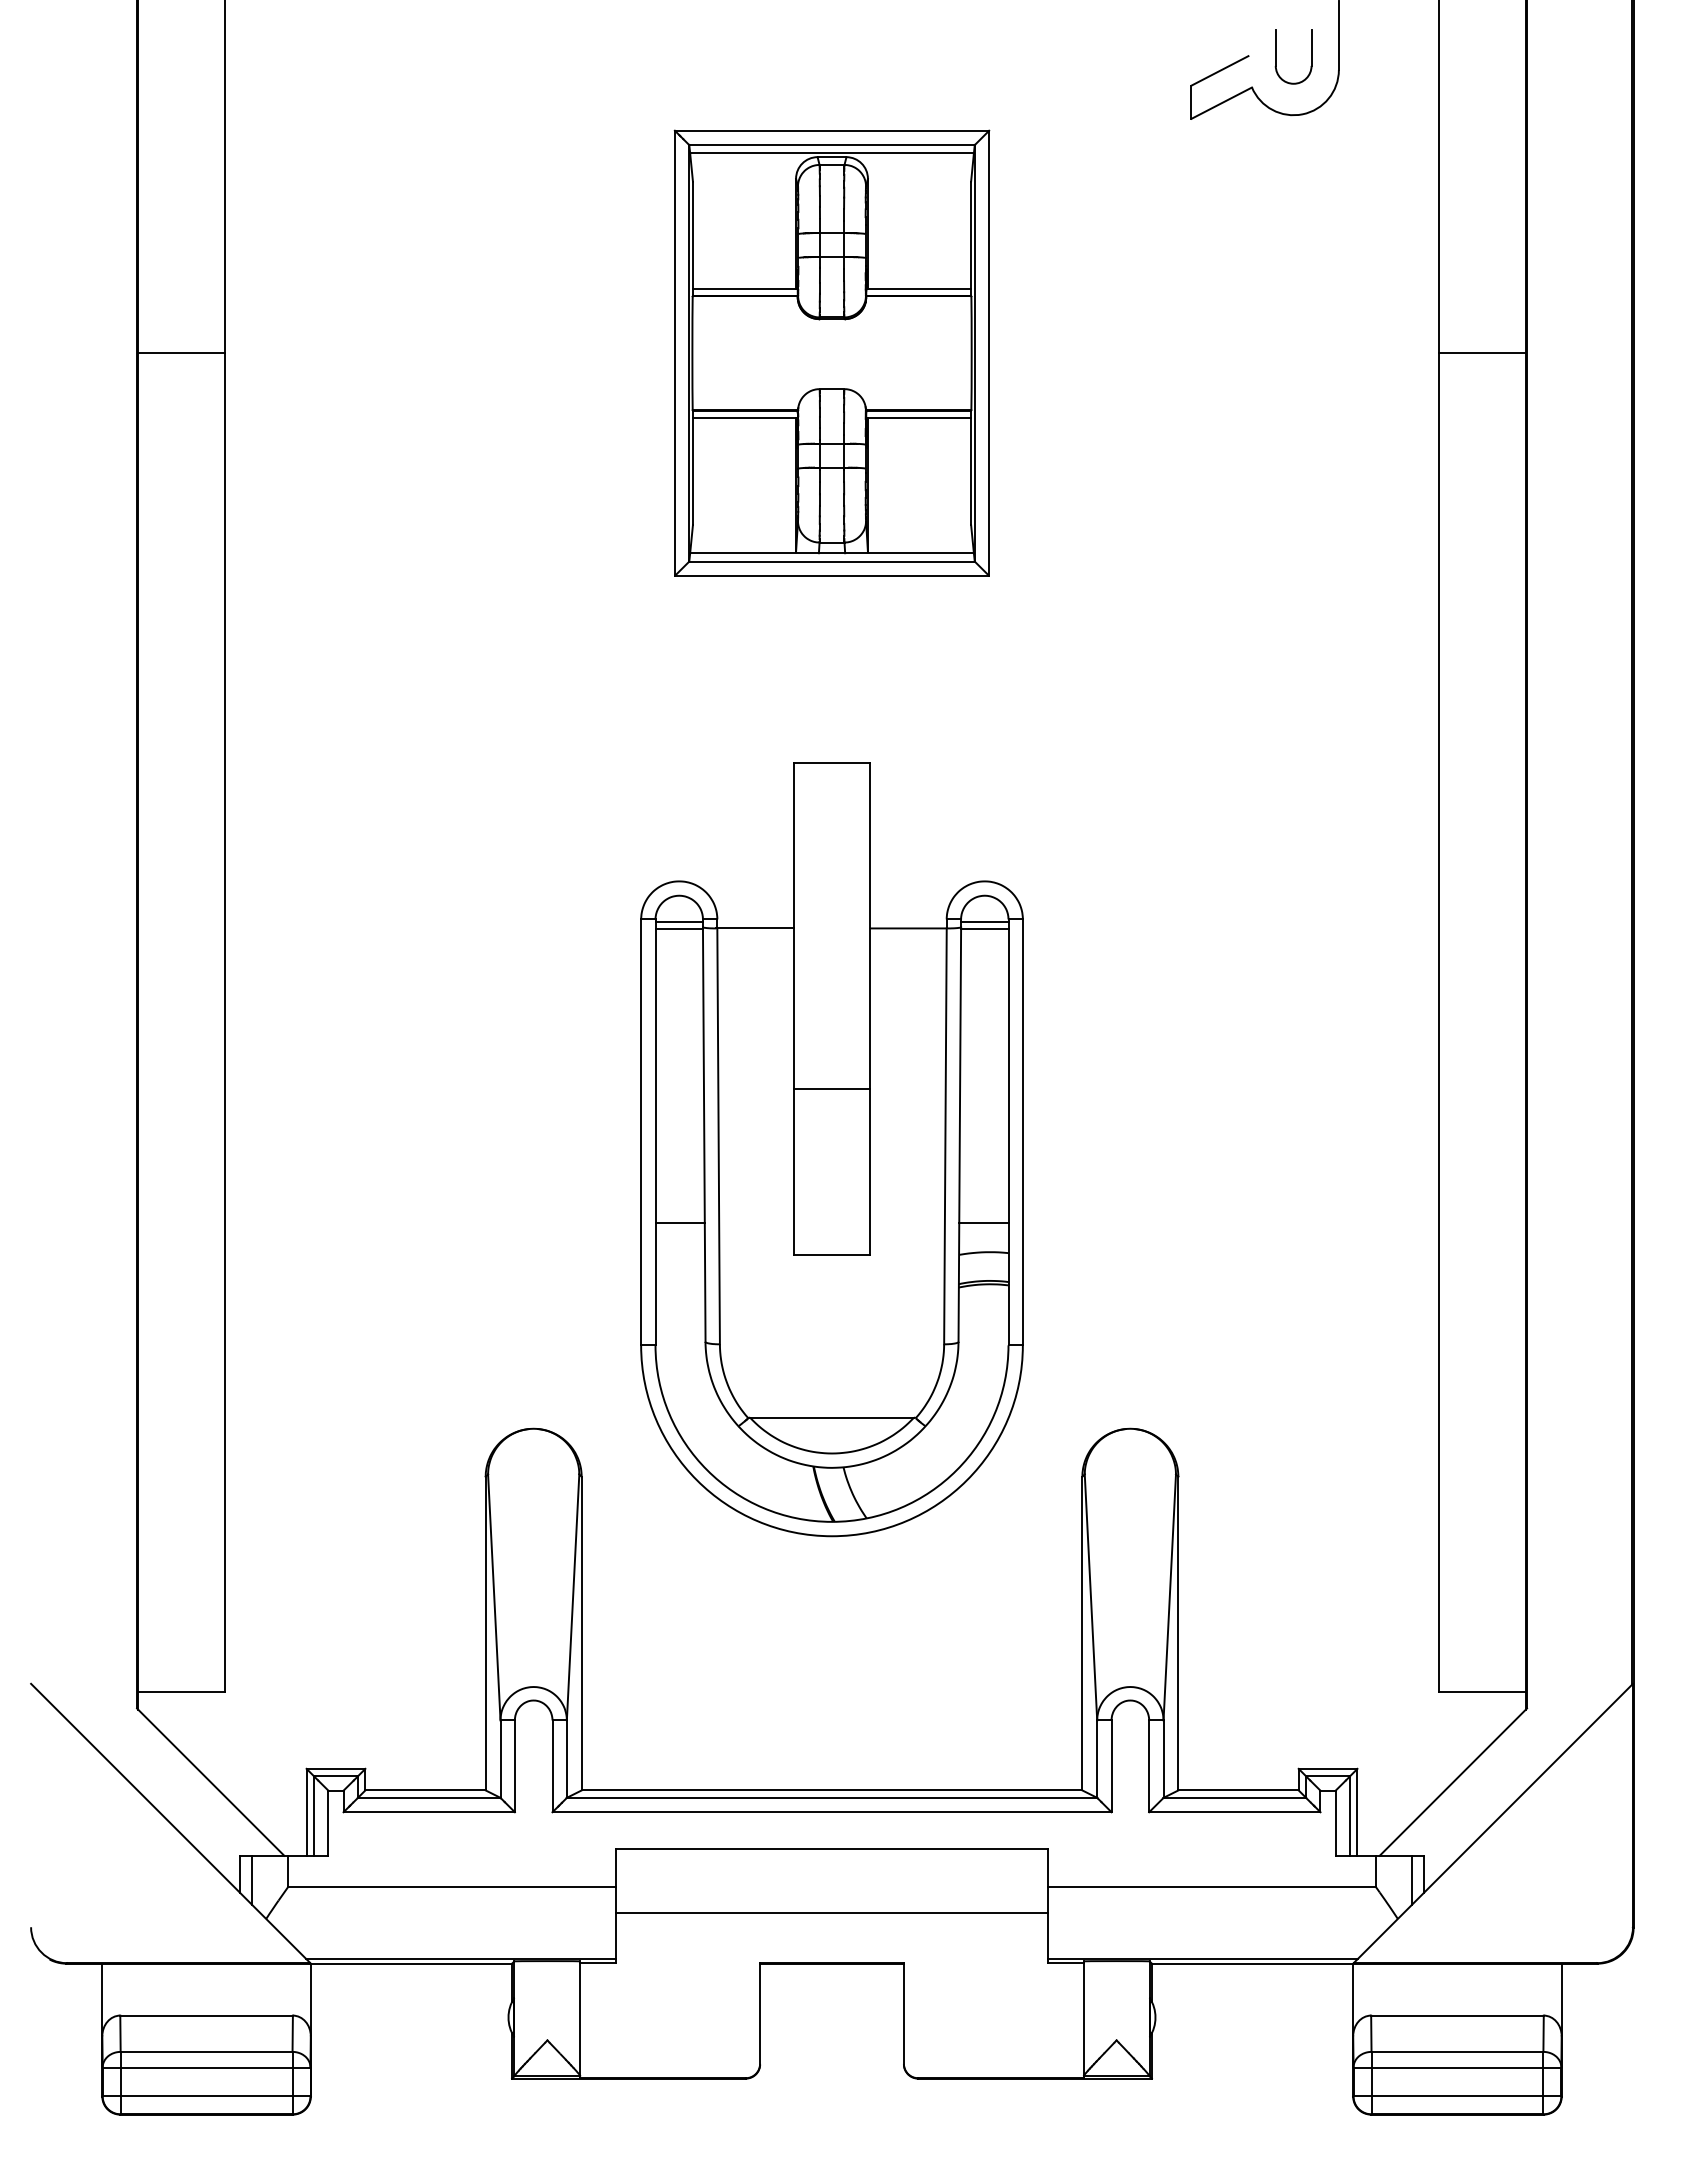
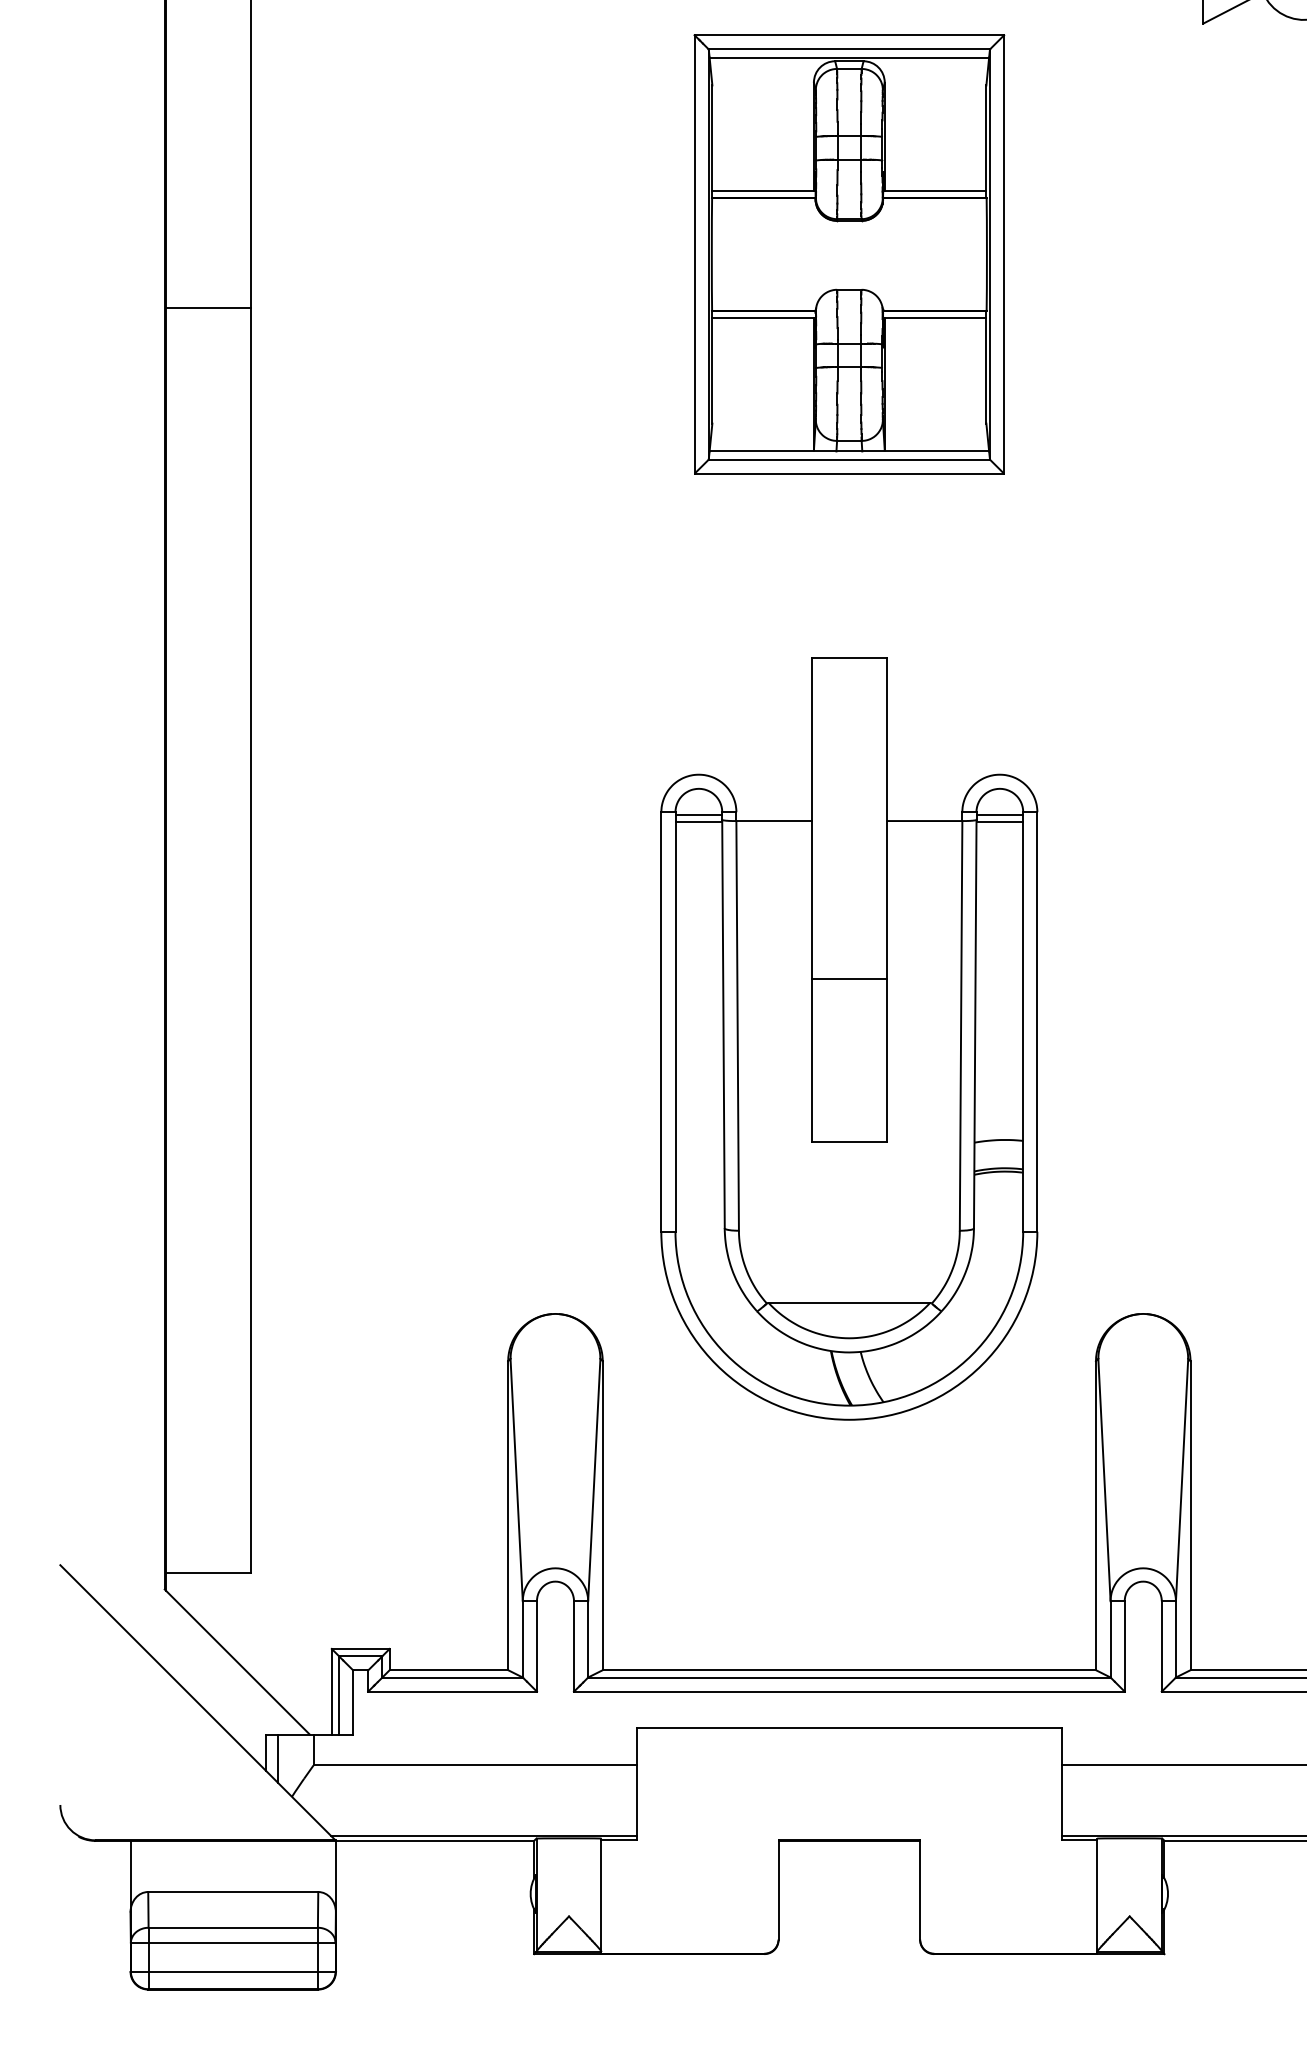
line: (181, 353) -> (208, 307), moved
line: (679, 1223) -> (699, 1111), removed
line: (983, 1223) -> (998, 1111), removed
line: (831, 1913) -> (848, 1791), removed

